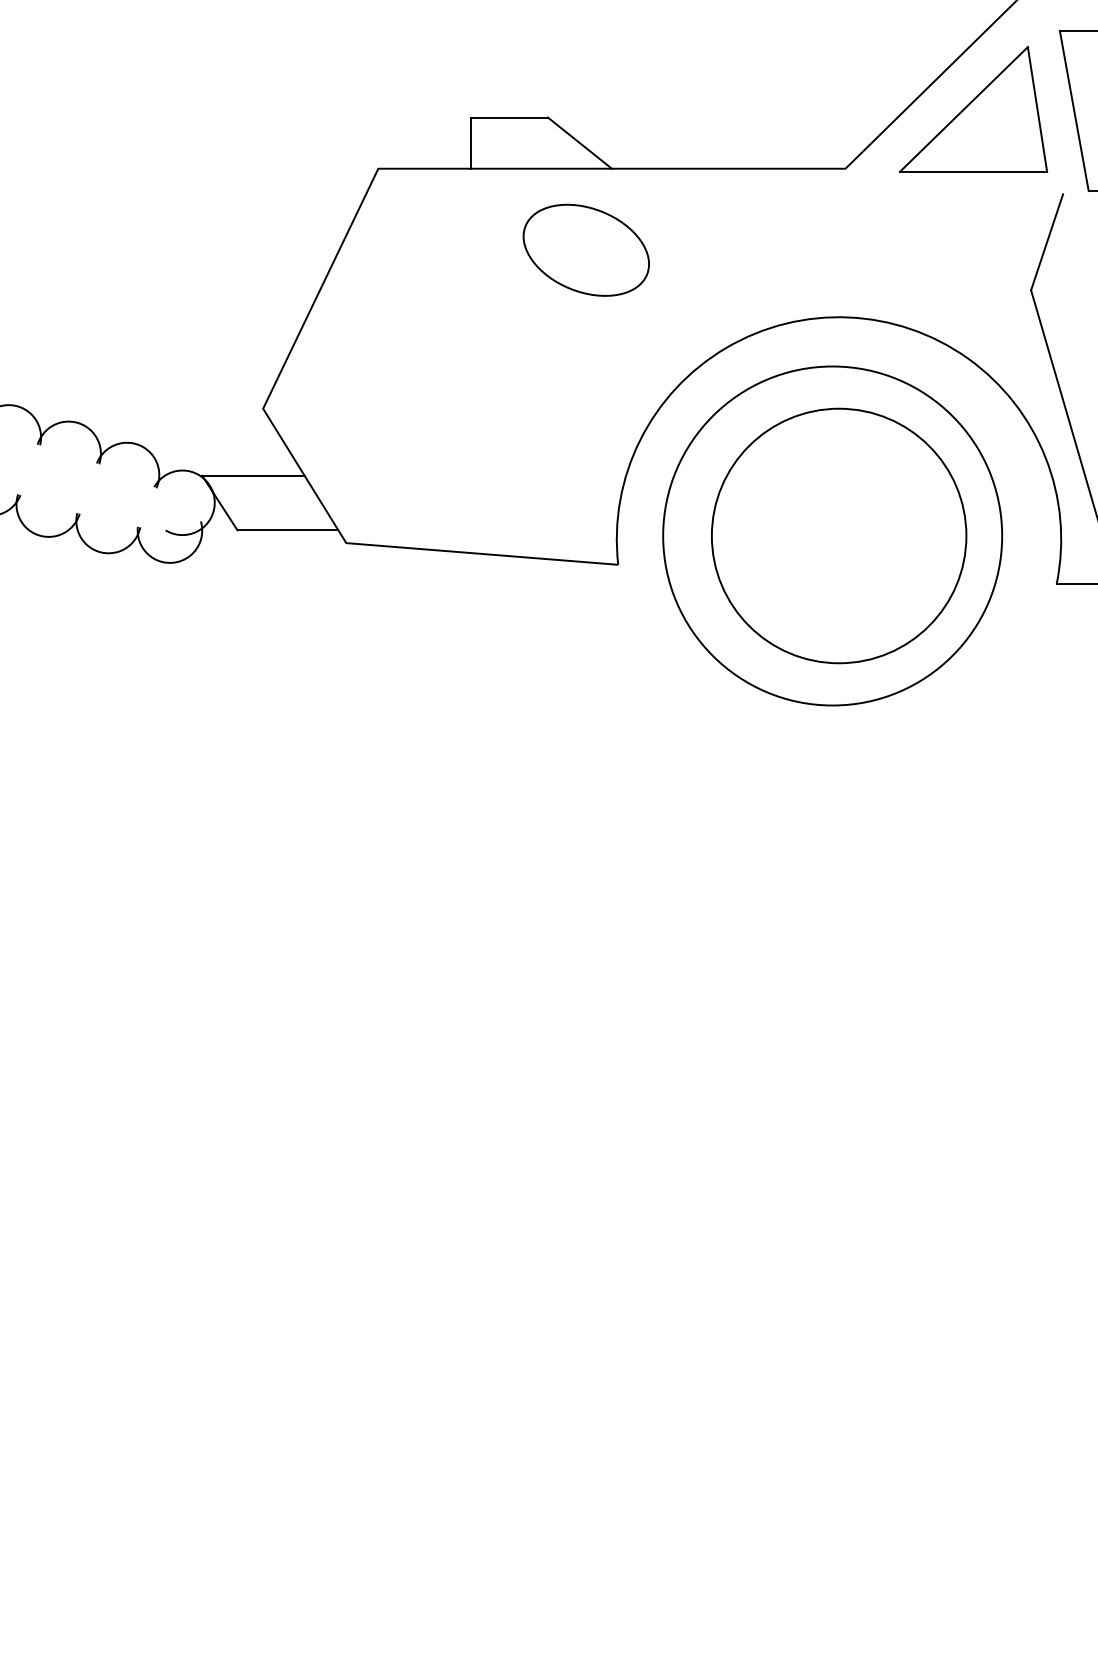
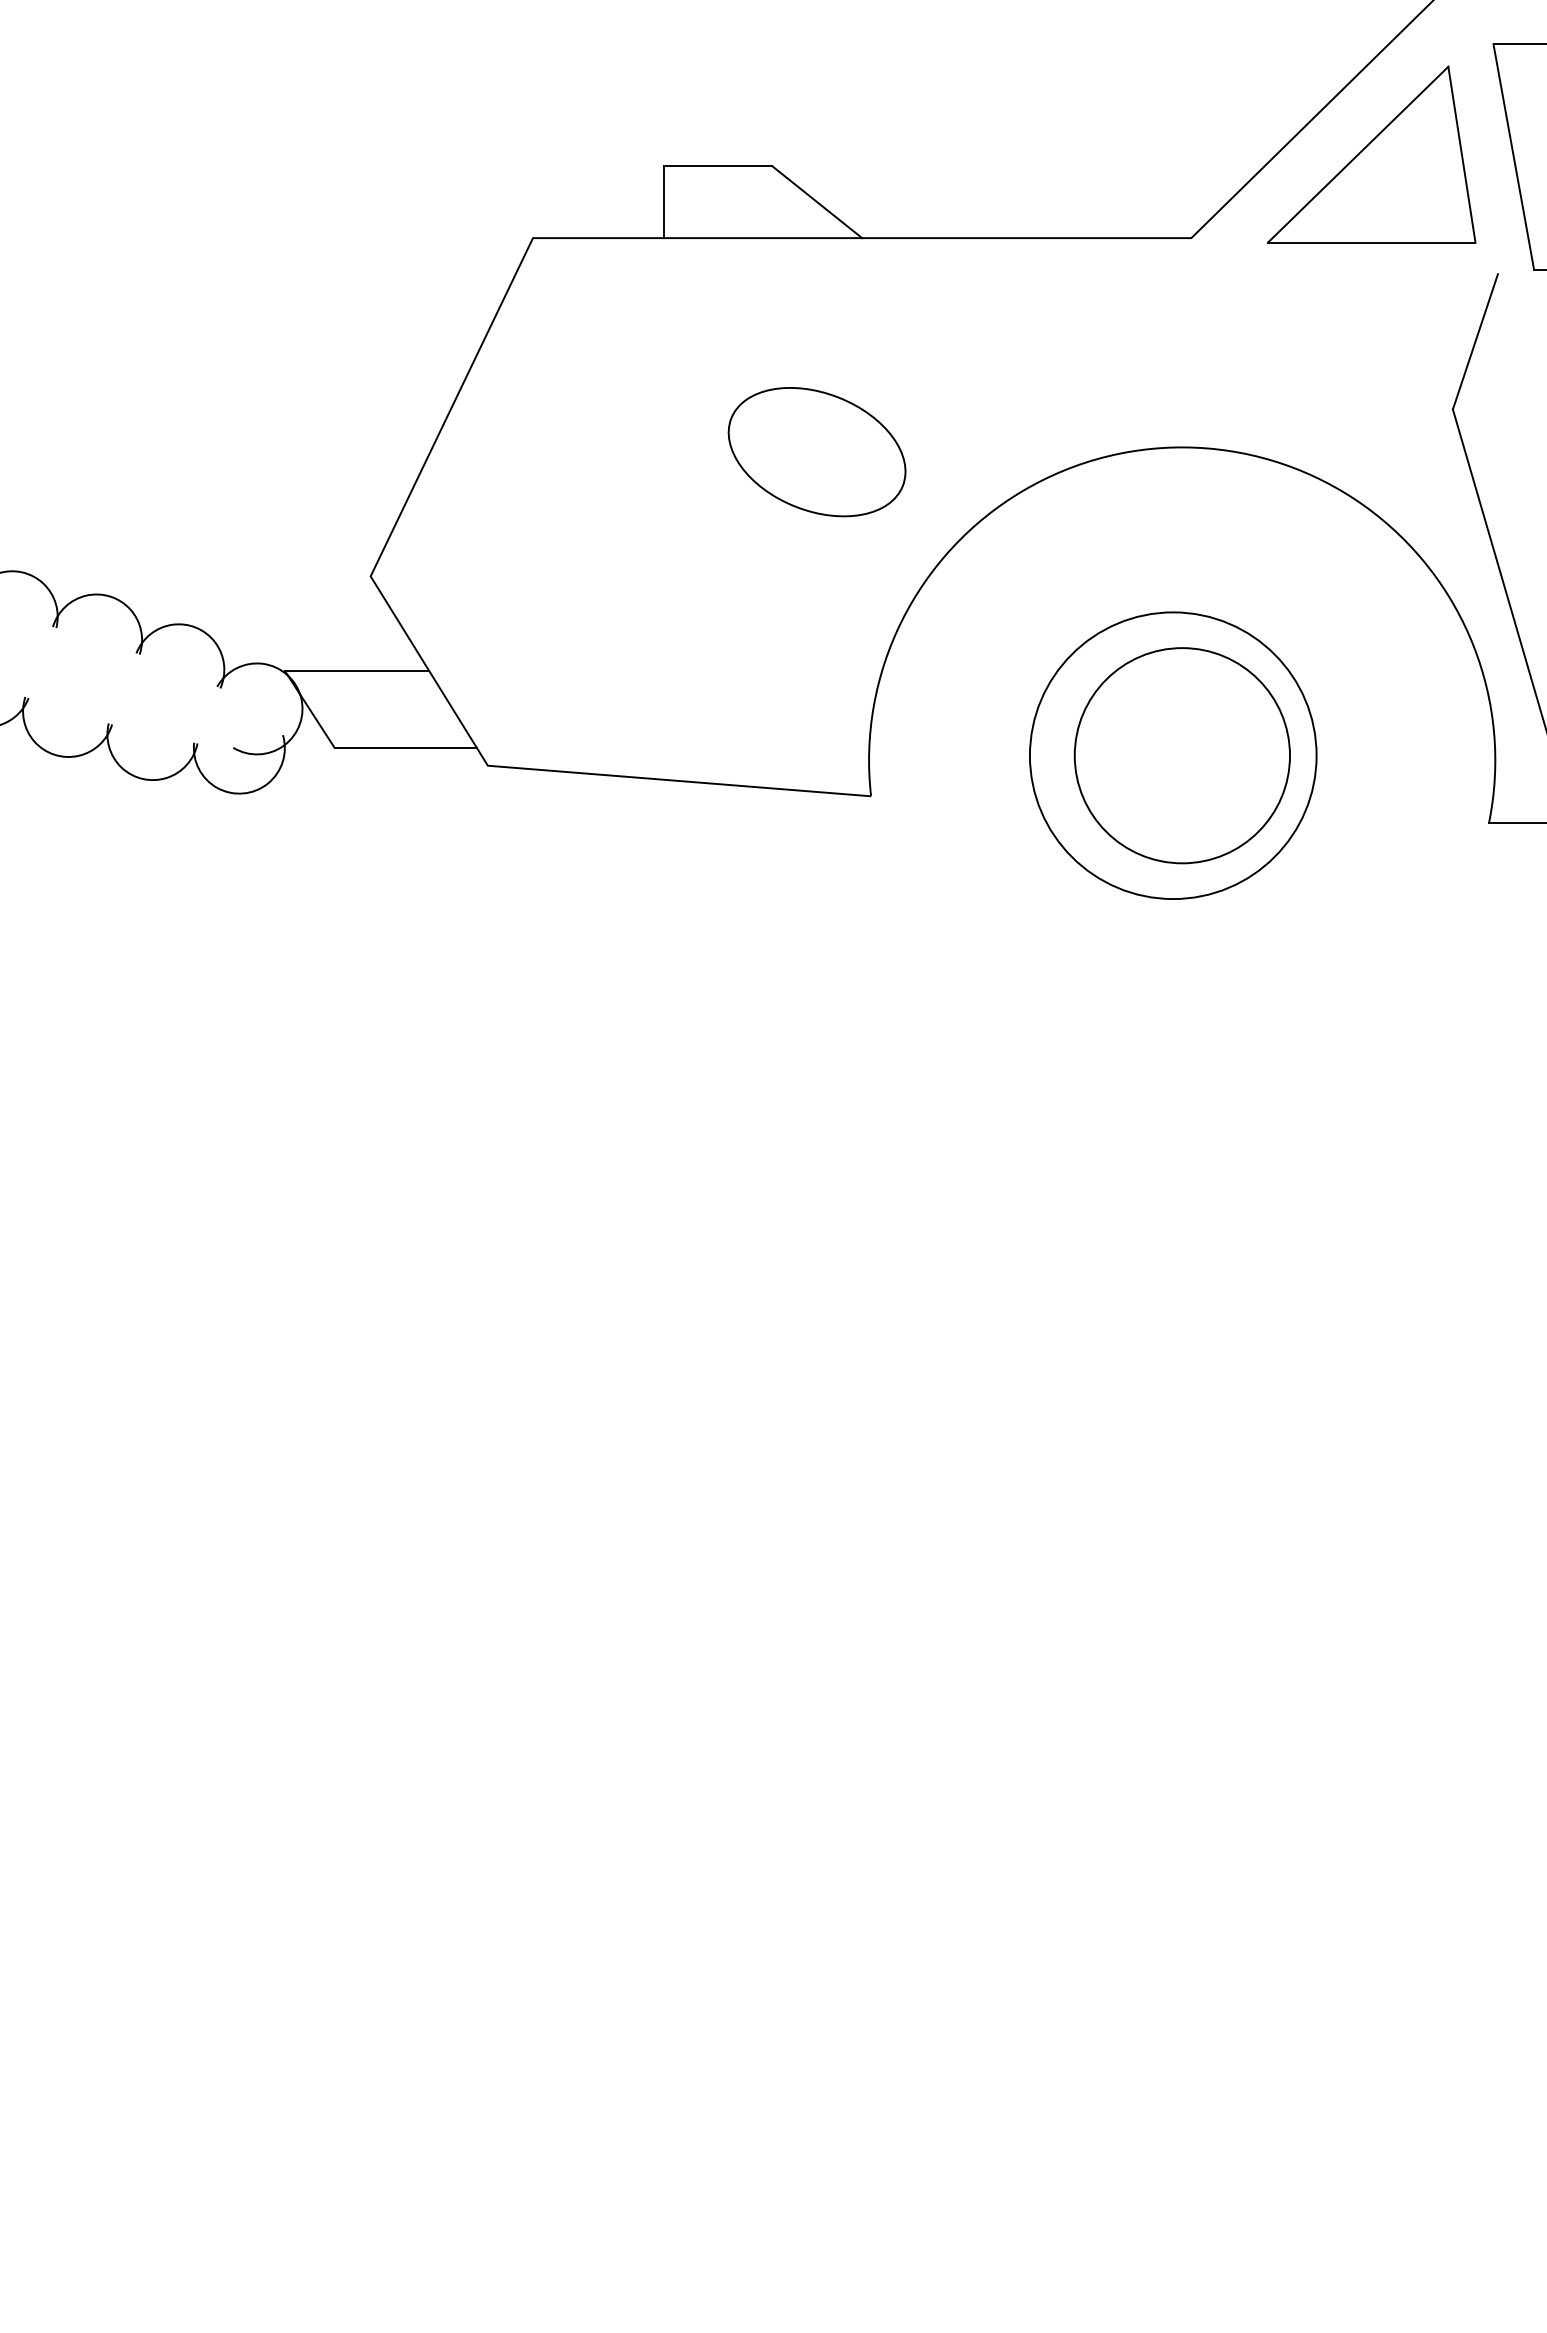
part: (585, 250) -> (816, 452), moved
circle: (832, 535) -> (1173, 755), size x0.6
circle: (839, 535) -> (1182, 755), size x0.6

